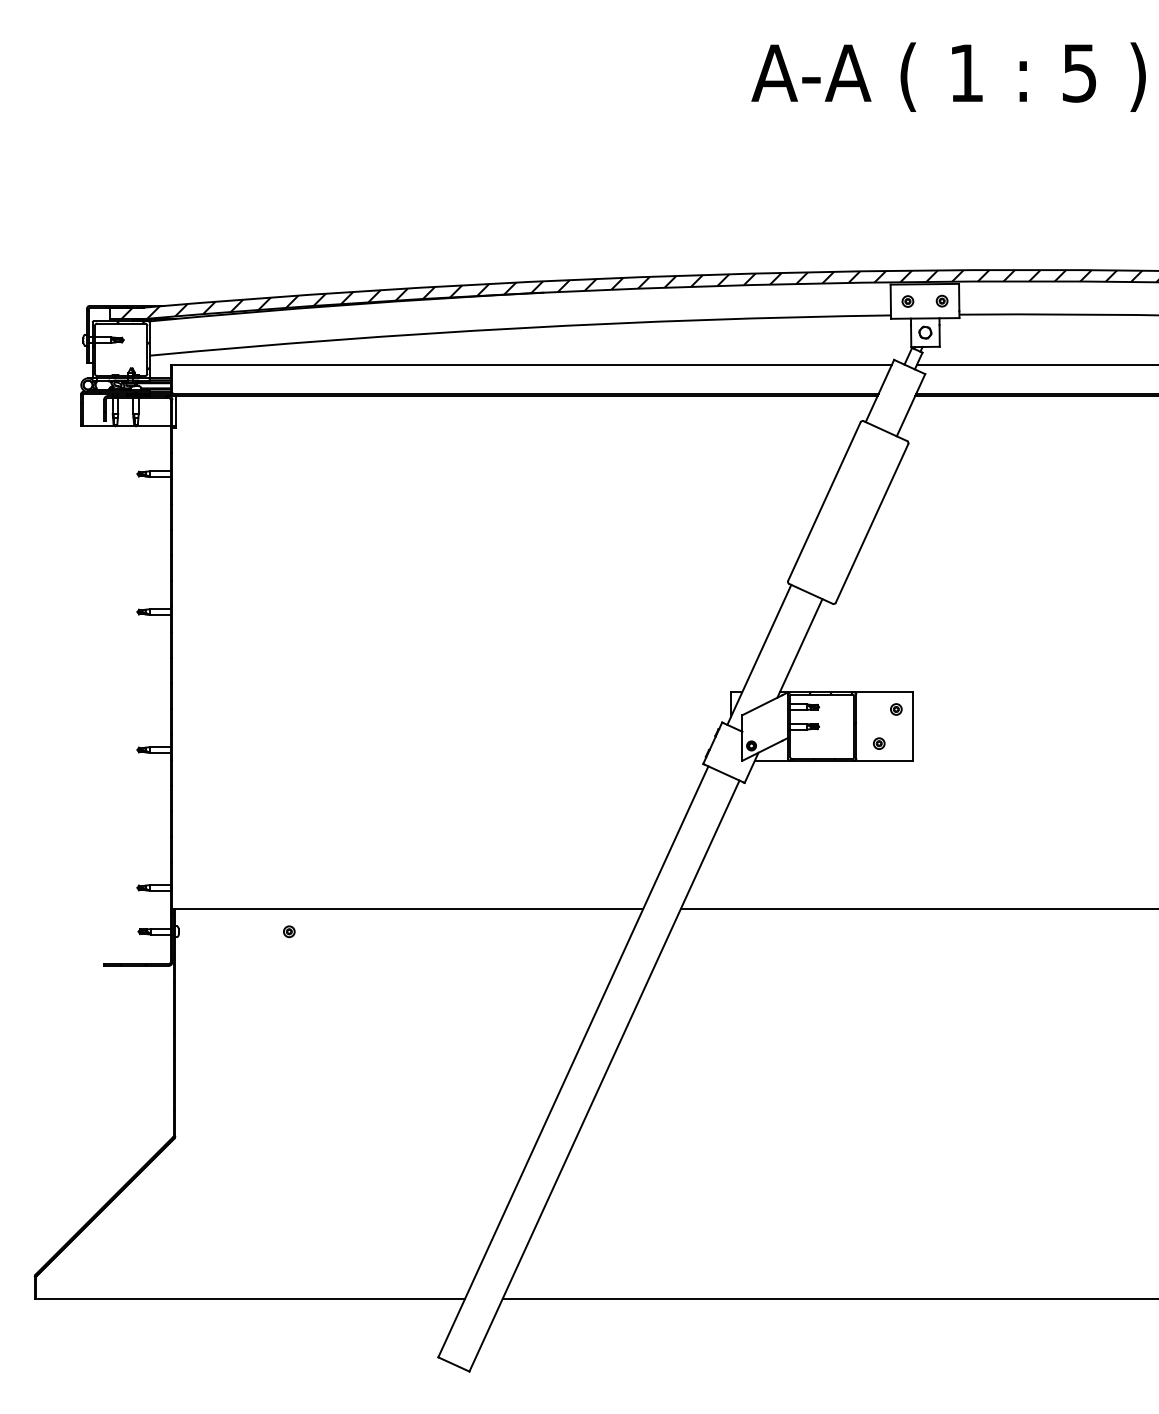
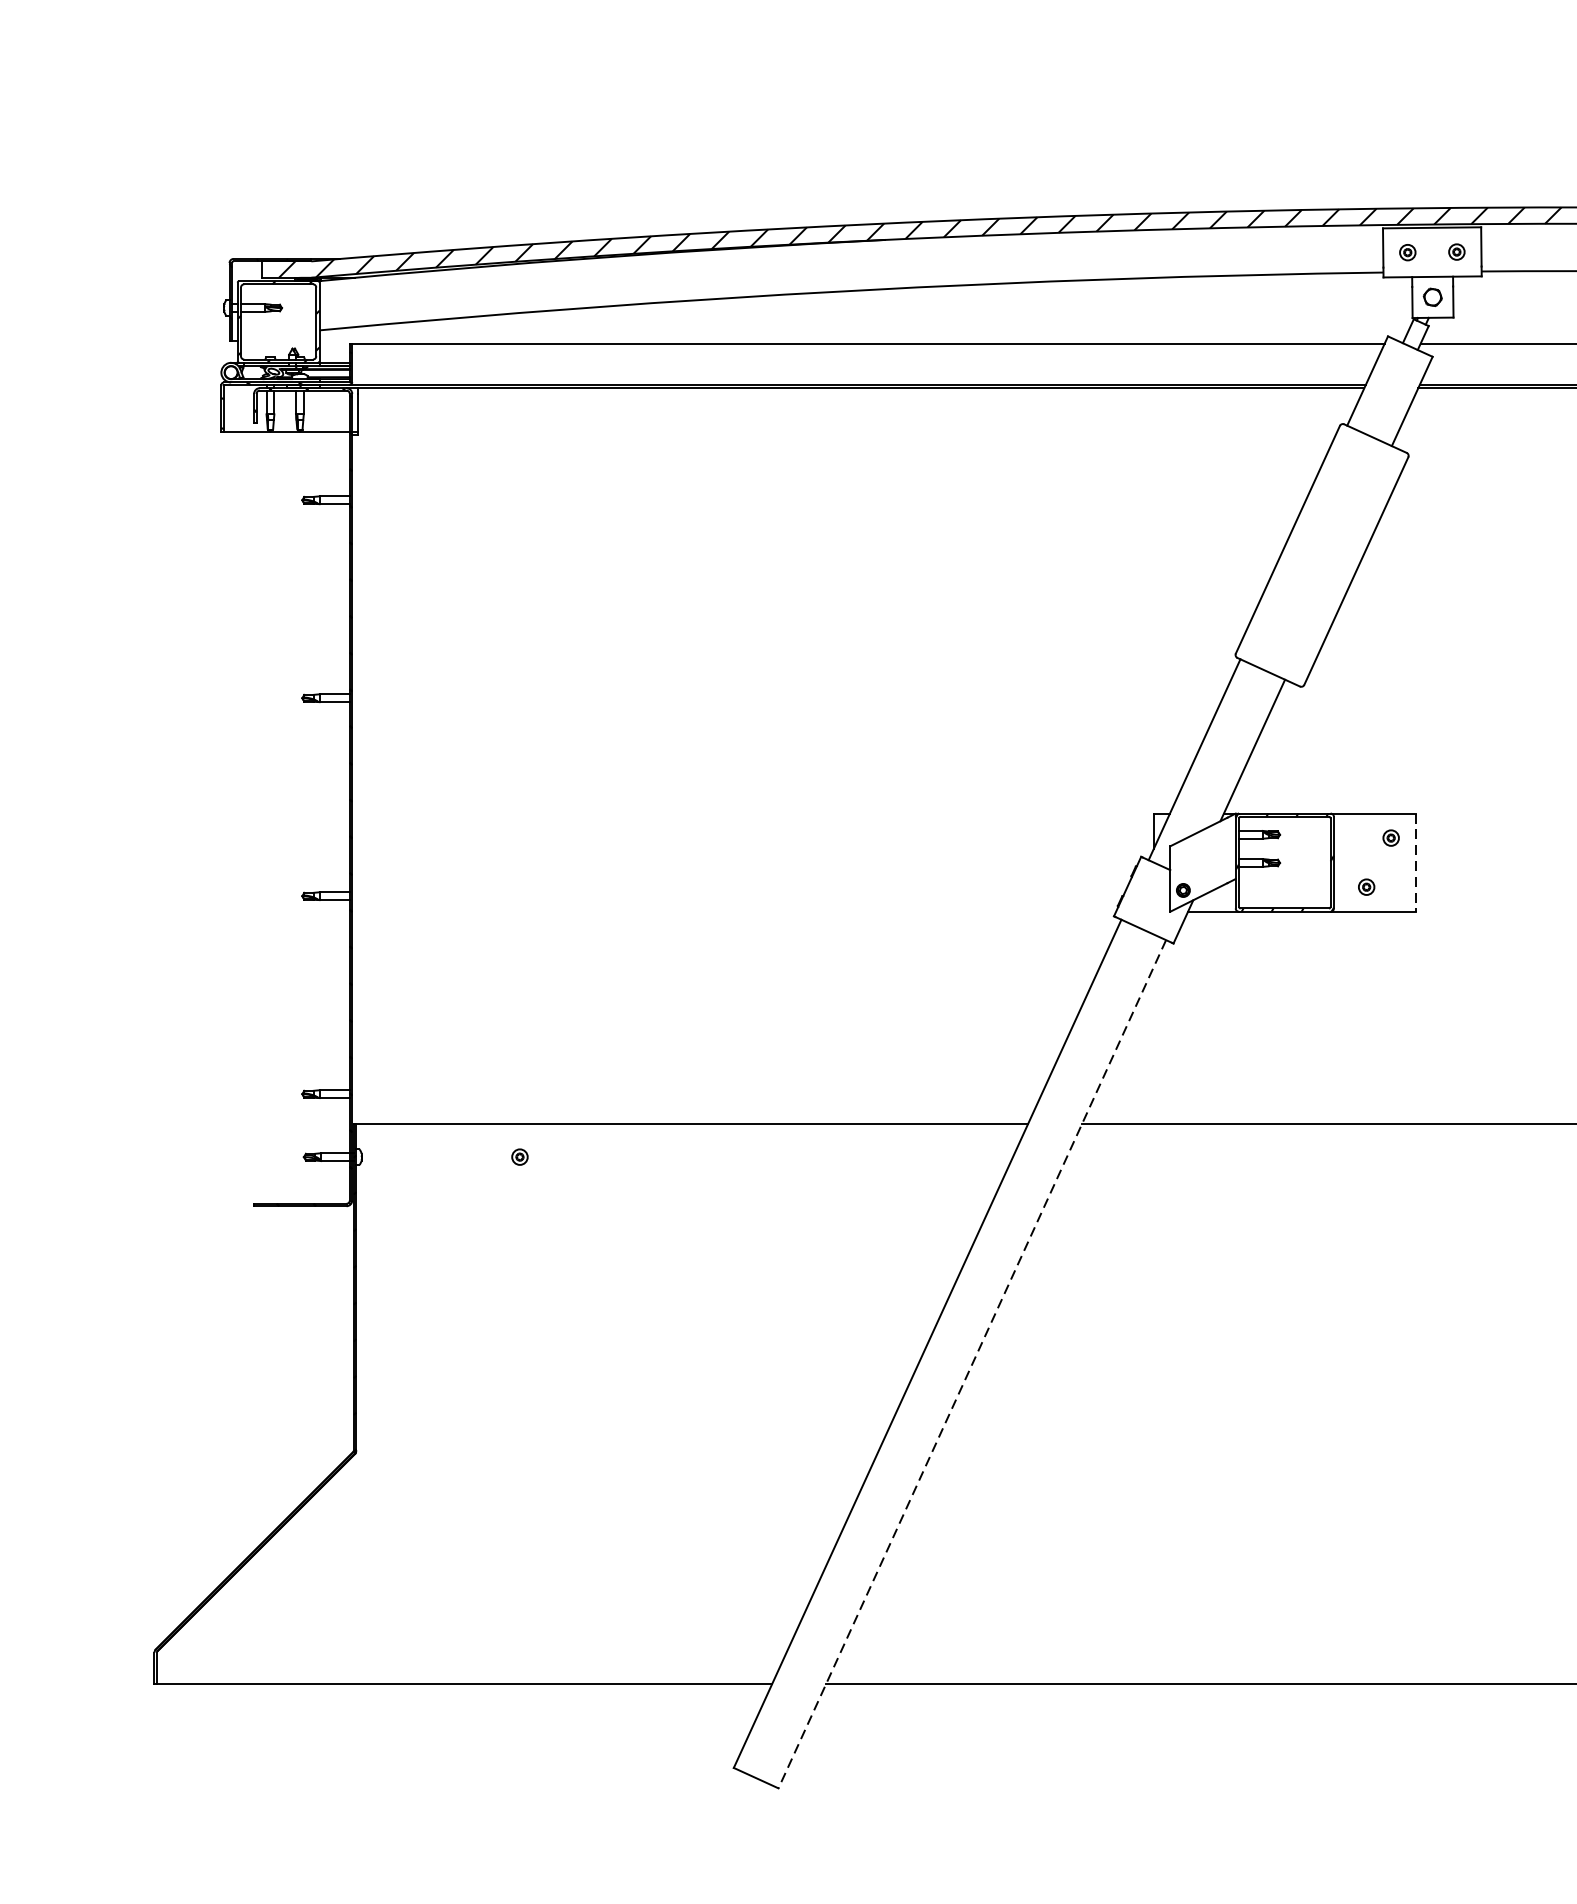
line: (913, 727) -> (1415, 863), solid -> dashed
line: (604, 1076) -> (972, 1364), solid -> dashed

